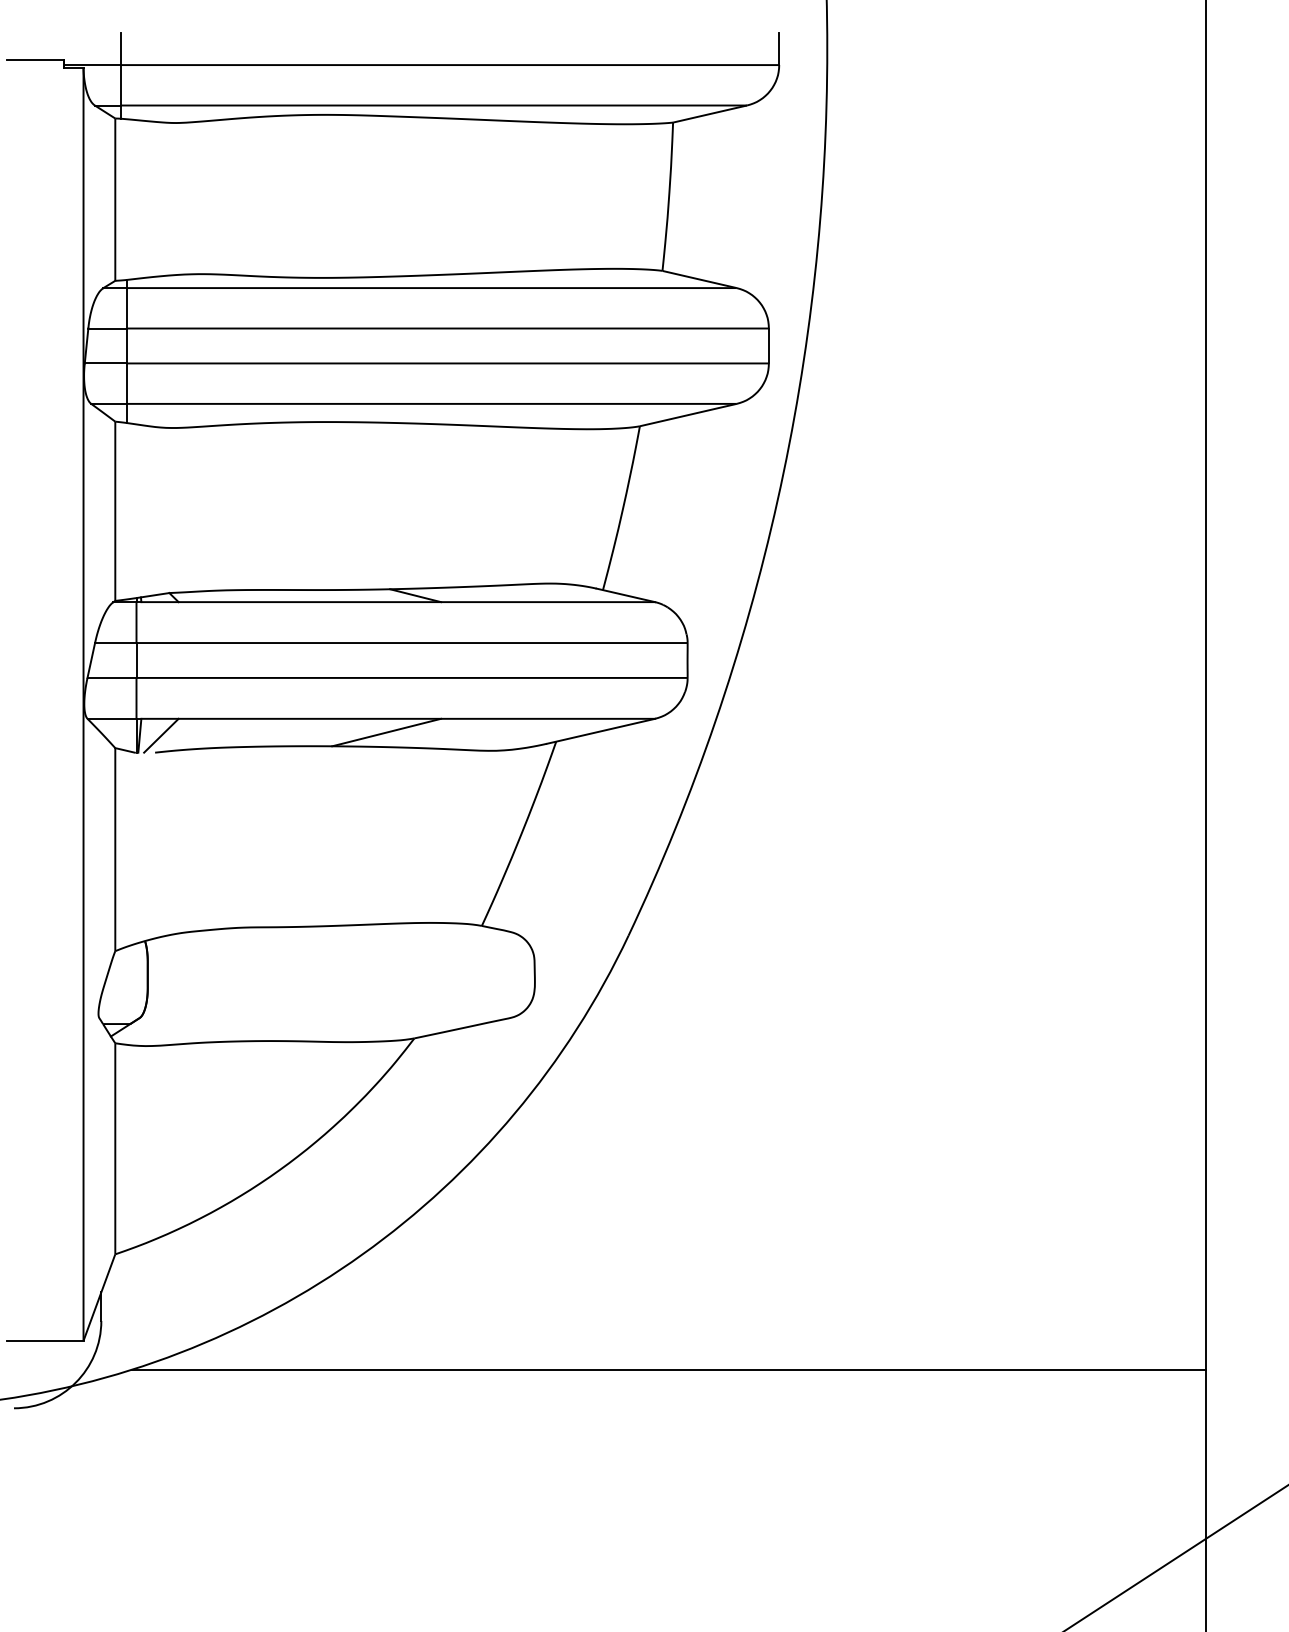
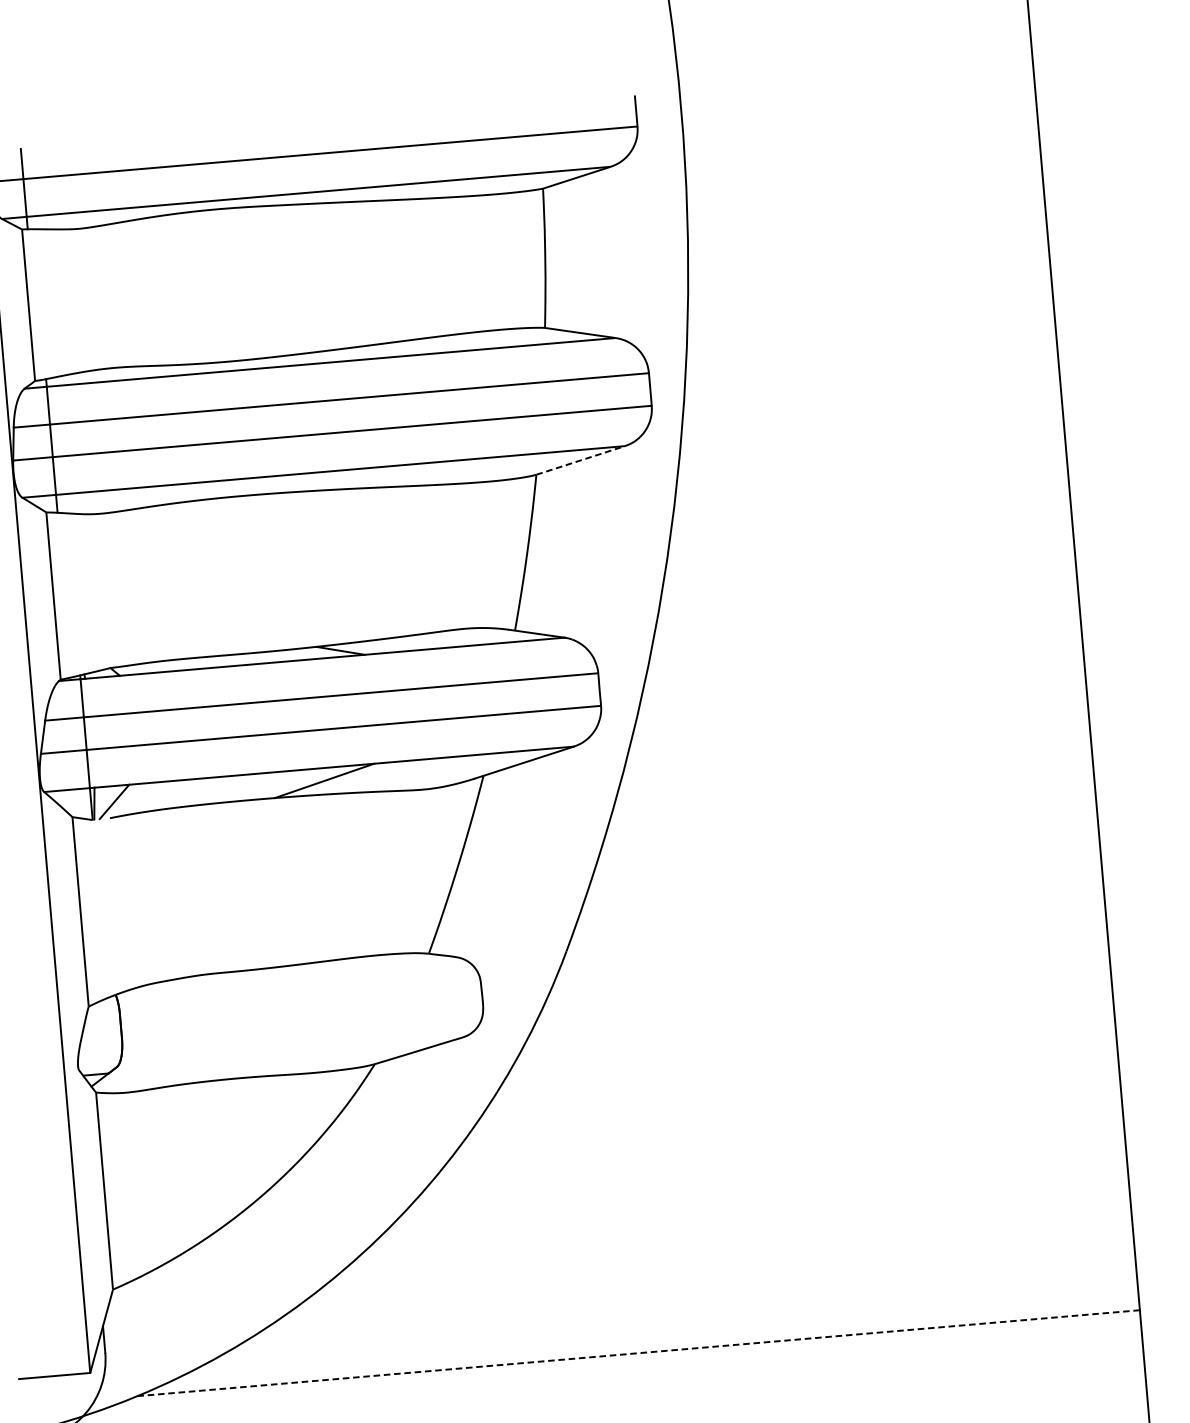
line: (687, 415) -> (579, 460), solid -> dashed
line: (668, 1369) -> (638, 1352), solid -> dashed

